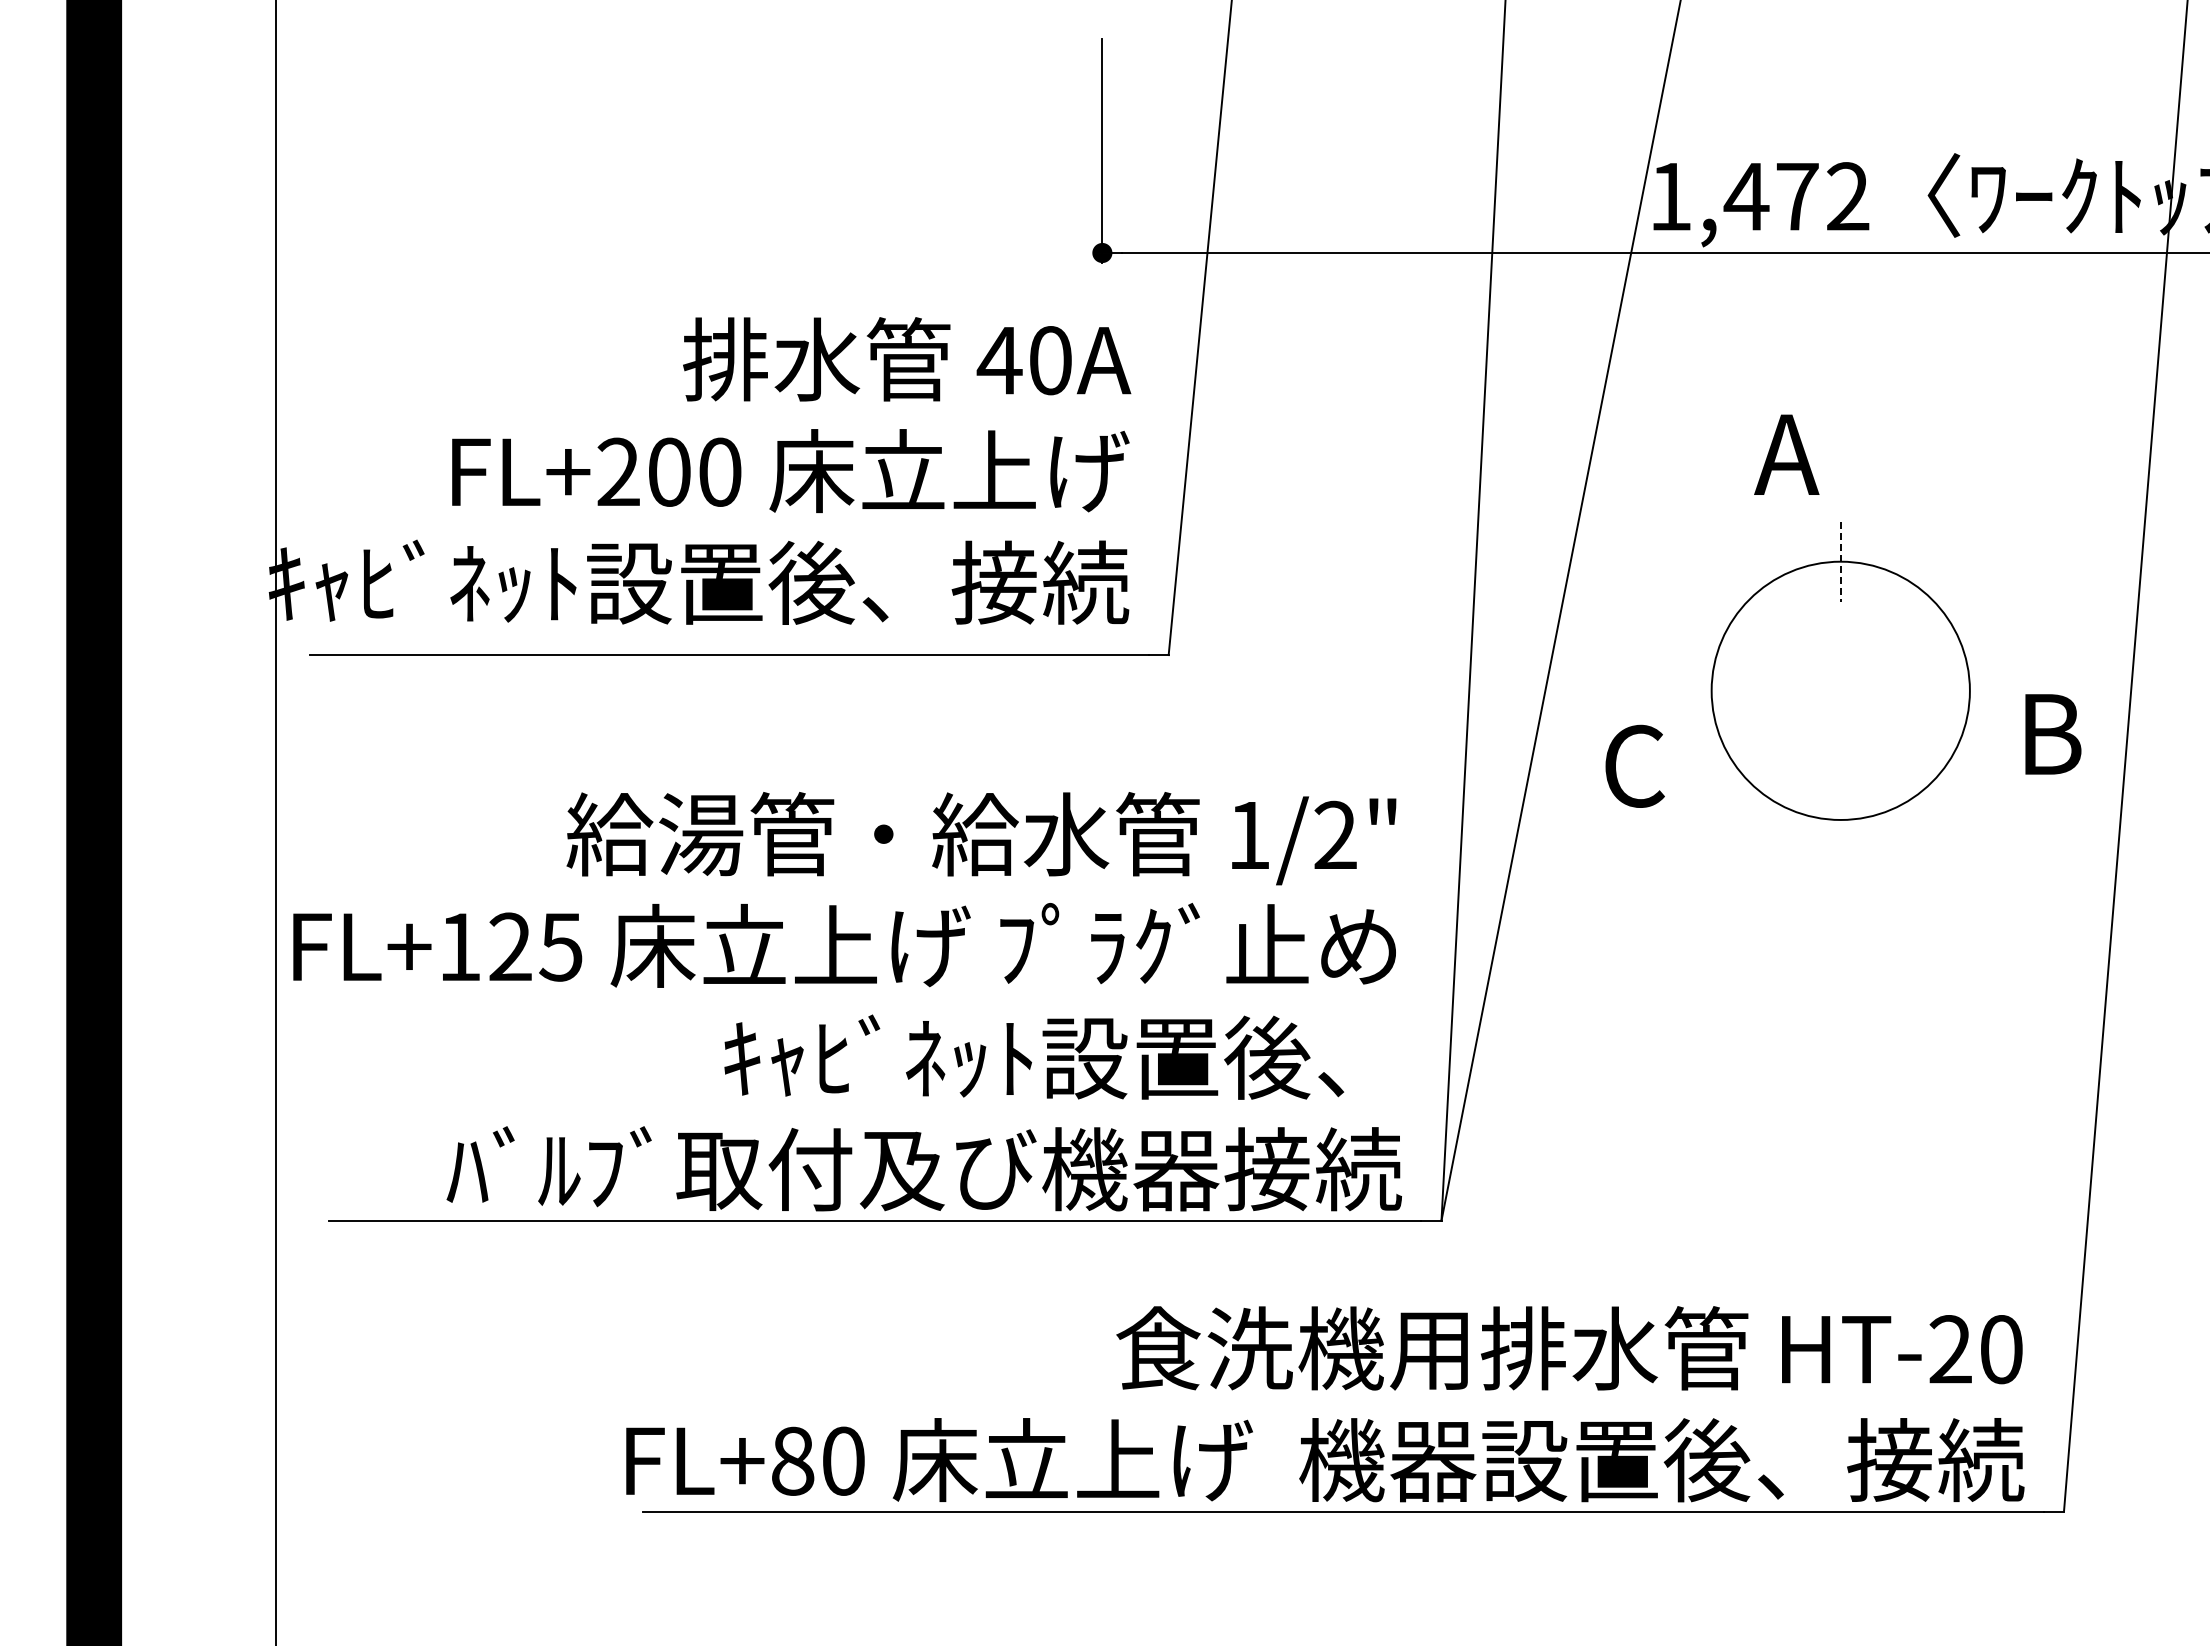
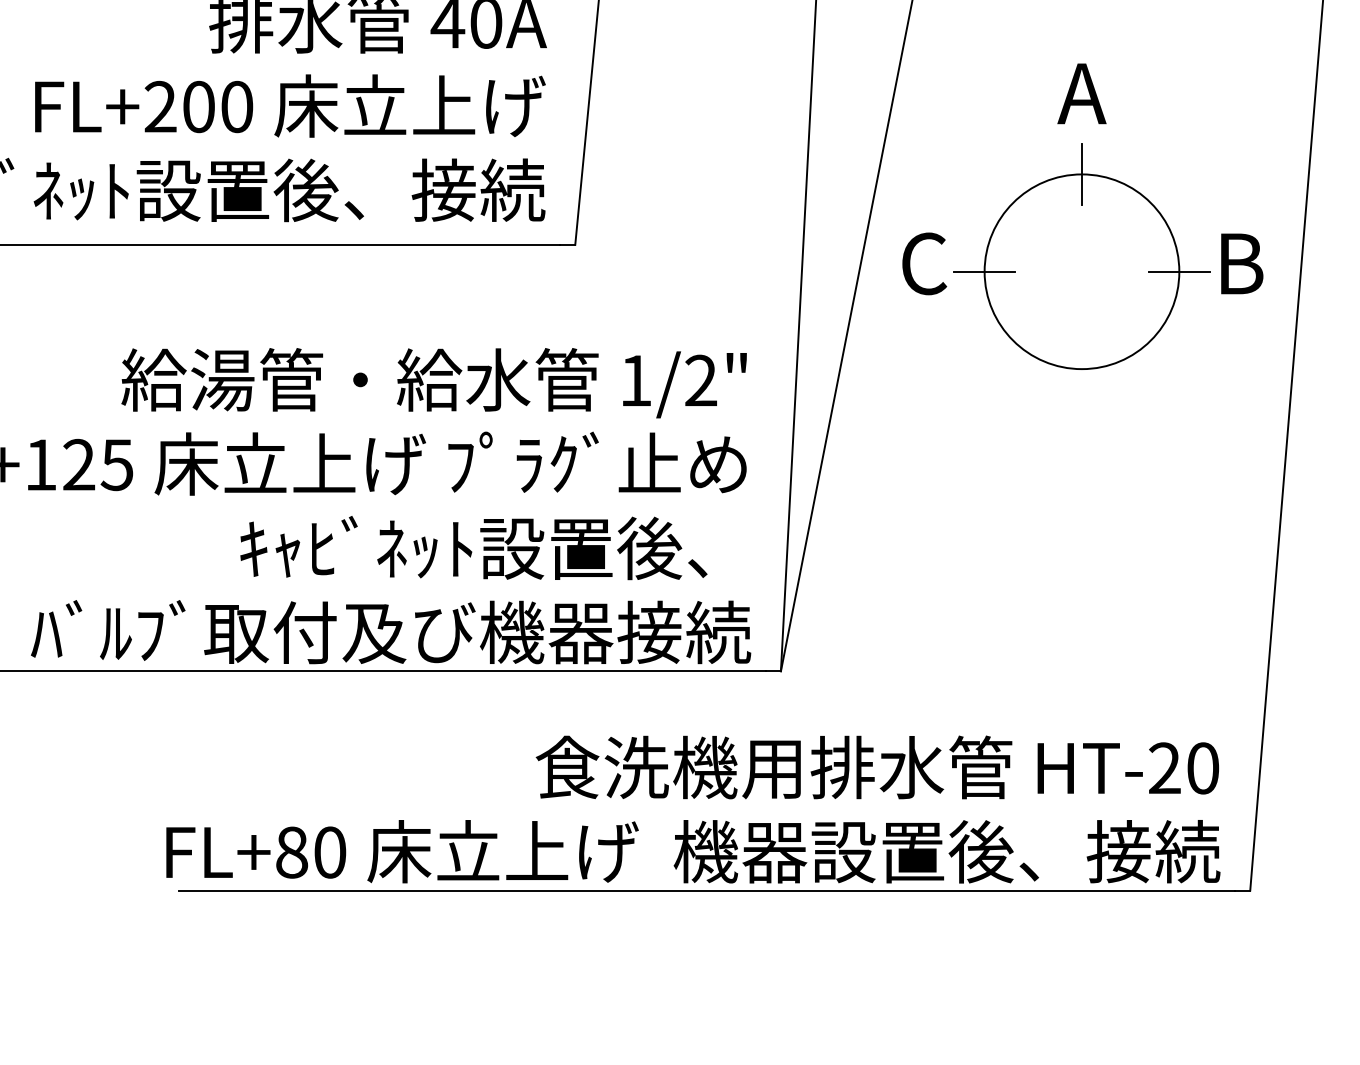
text: (1786, 454) -> (1081, 93), moved
line: (1840, 562) -> (1081, 175), dashed -> solid
line: (1711, 690) -> (984, 271), added
line: (1969, 690) -> (1179, 271), added
text: (2053, 734) -> (1242, 263), moved
text: (1634, 765) -> (924, 263), moved

